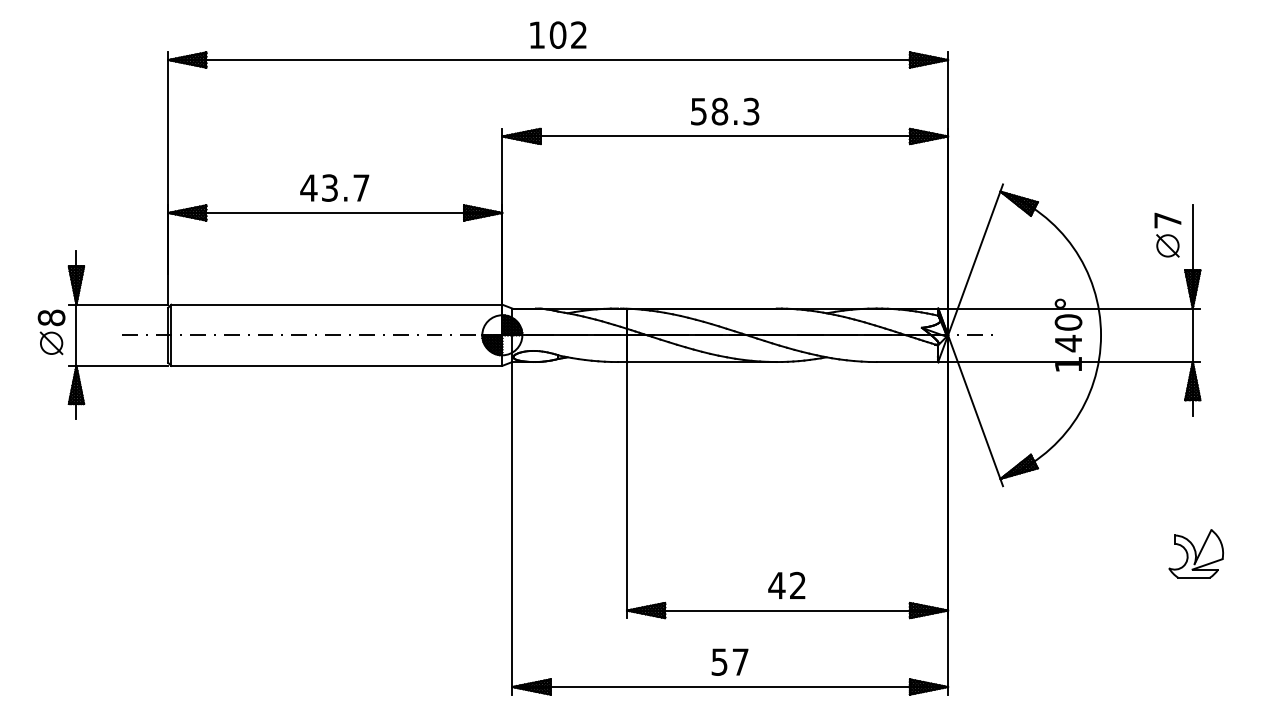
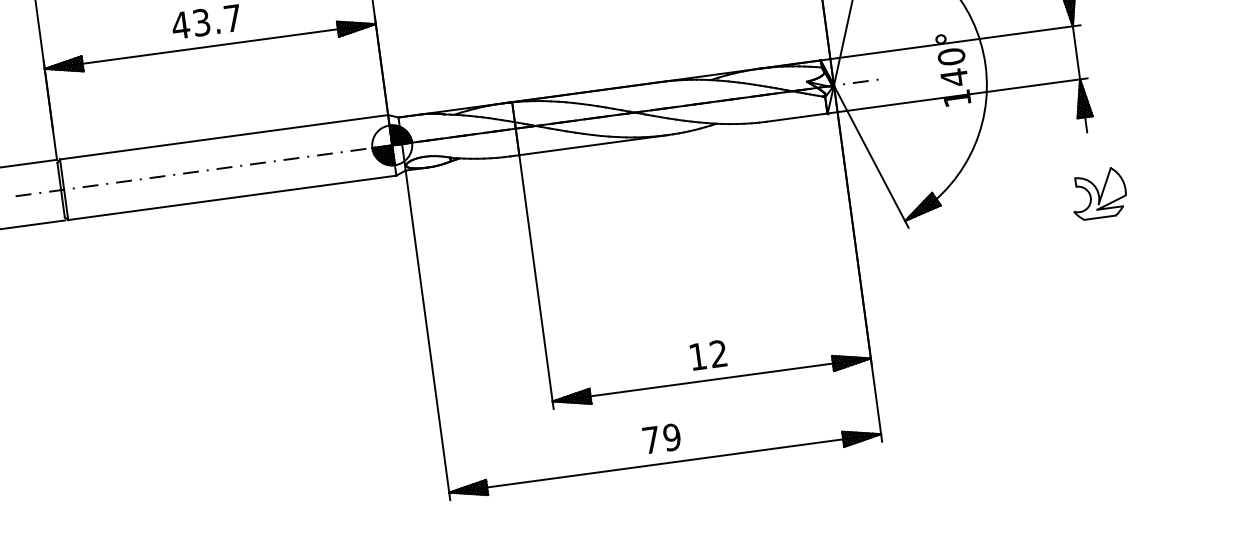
part: (1195, 553) -> (1098, 193), moved
text: (776, 585) -> (697, 356), 42 -> 12
text: (729, 661) -> (661, 438), 57 -> 79

